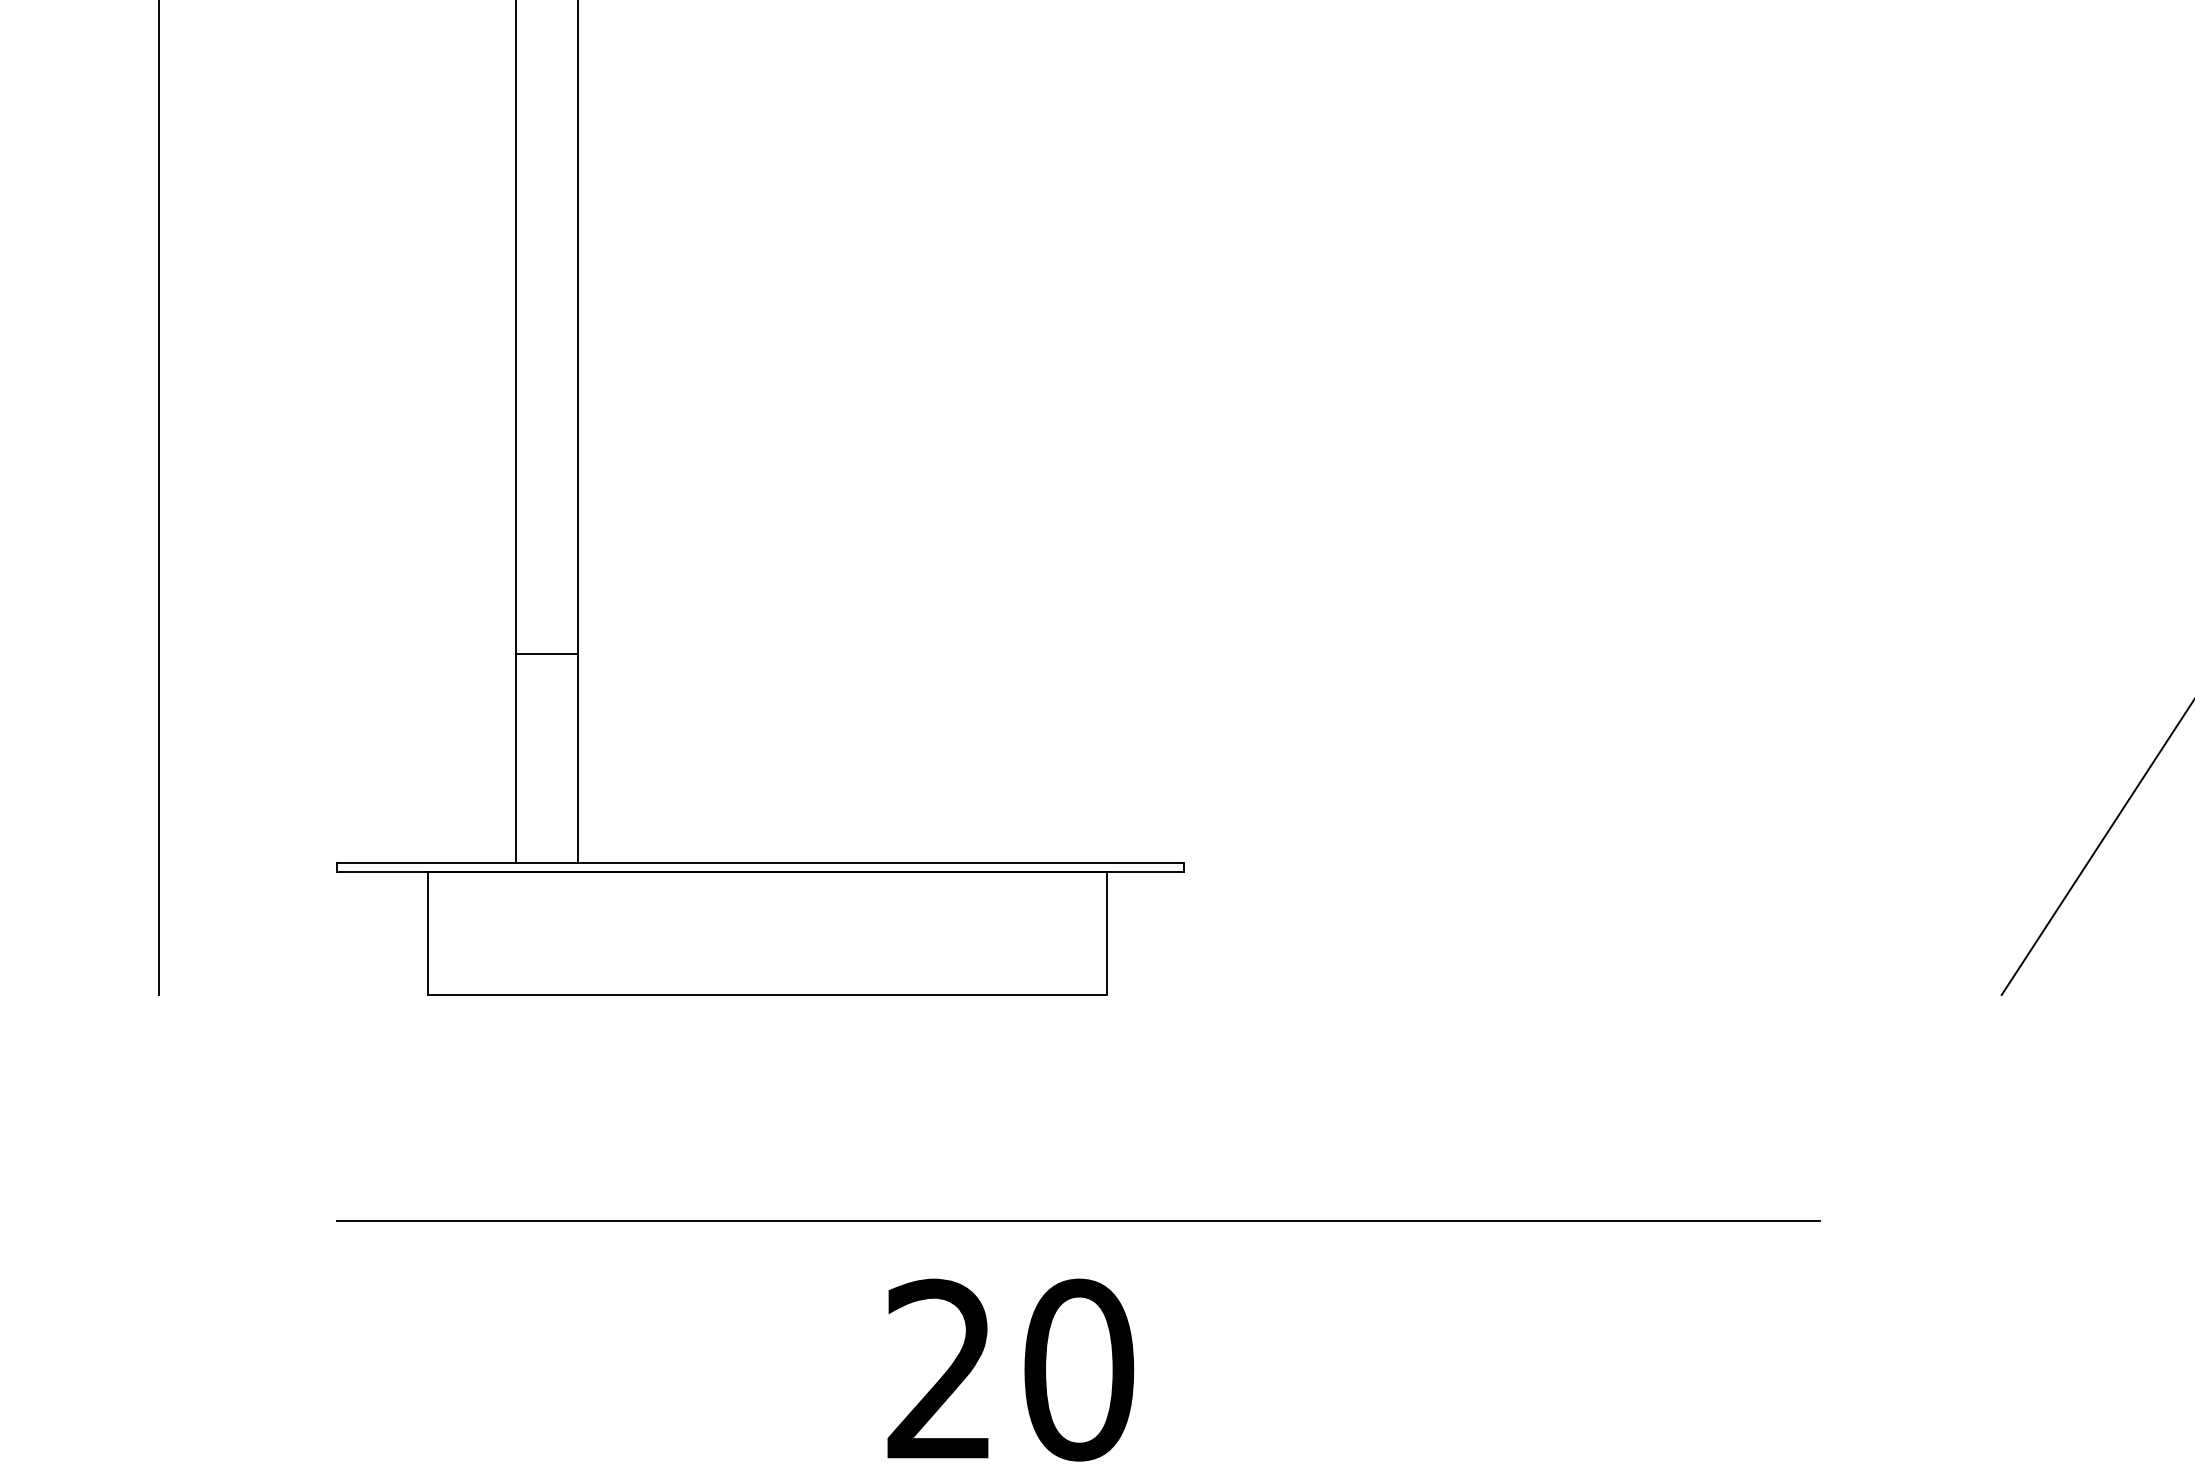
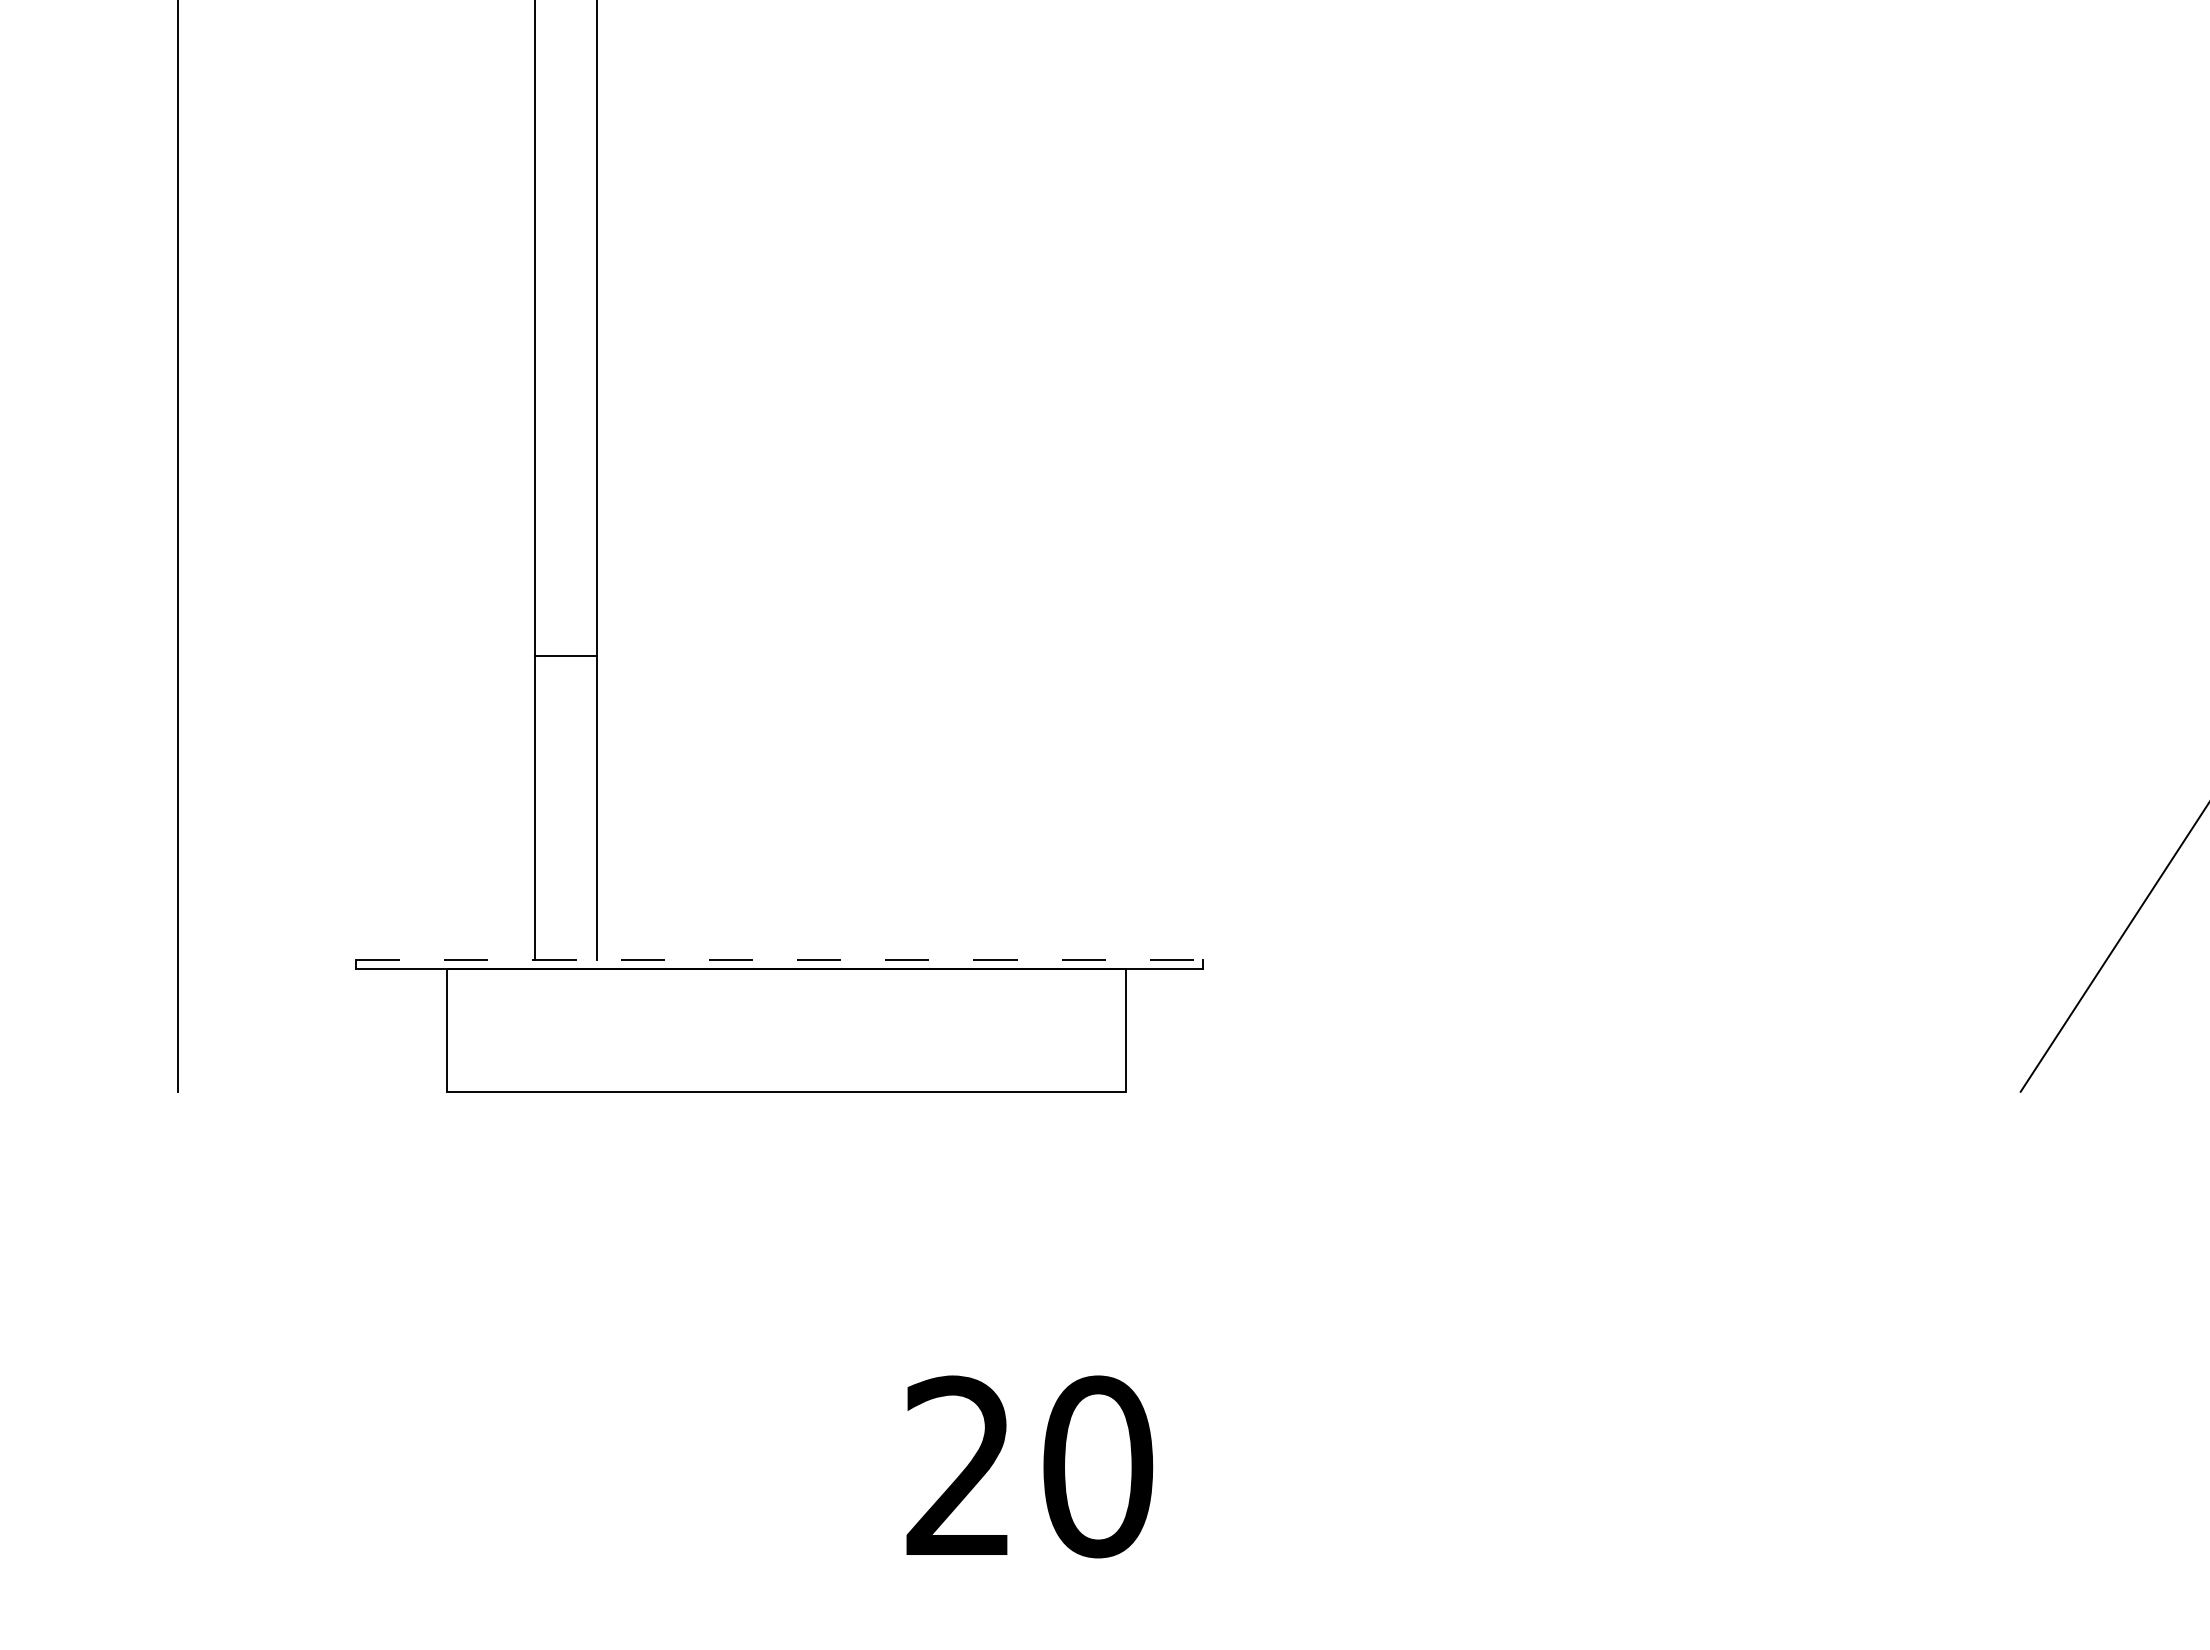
line: (546, 653) -> (565, 656), moved
line: (760, 863) -> (779, 960), solid -> dashed
line: (1078, 1221) -> (1097, 1318), removed

